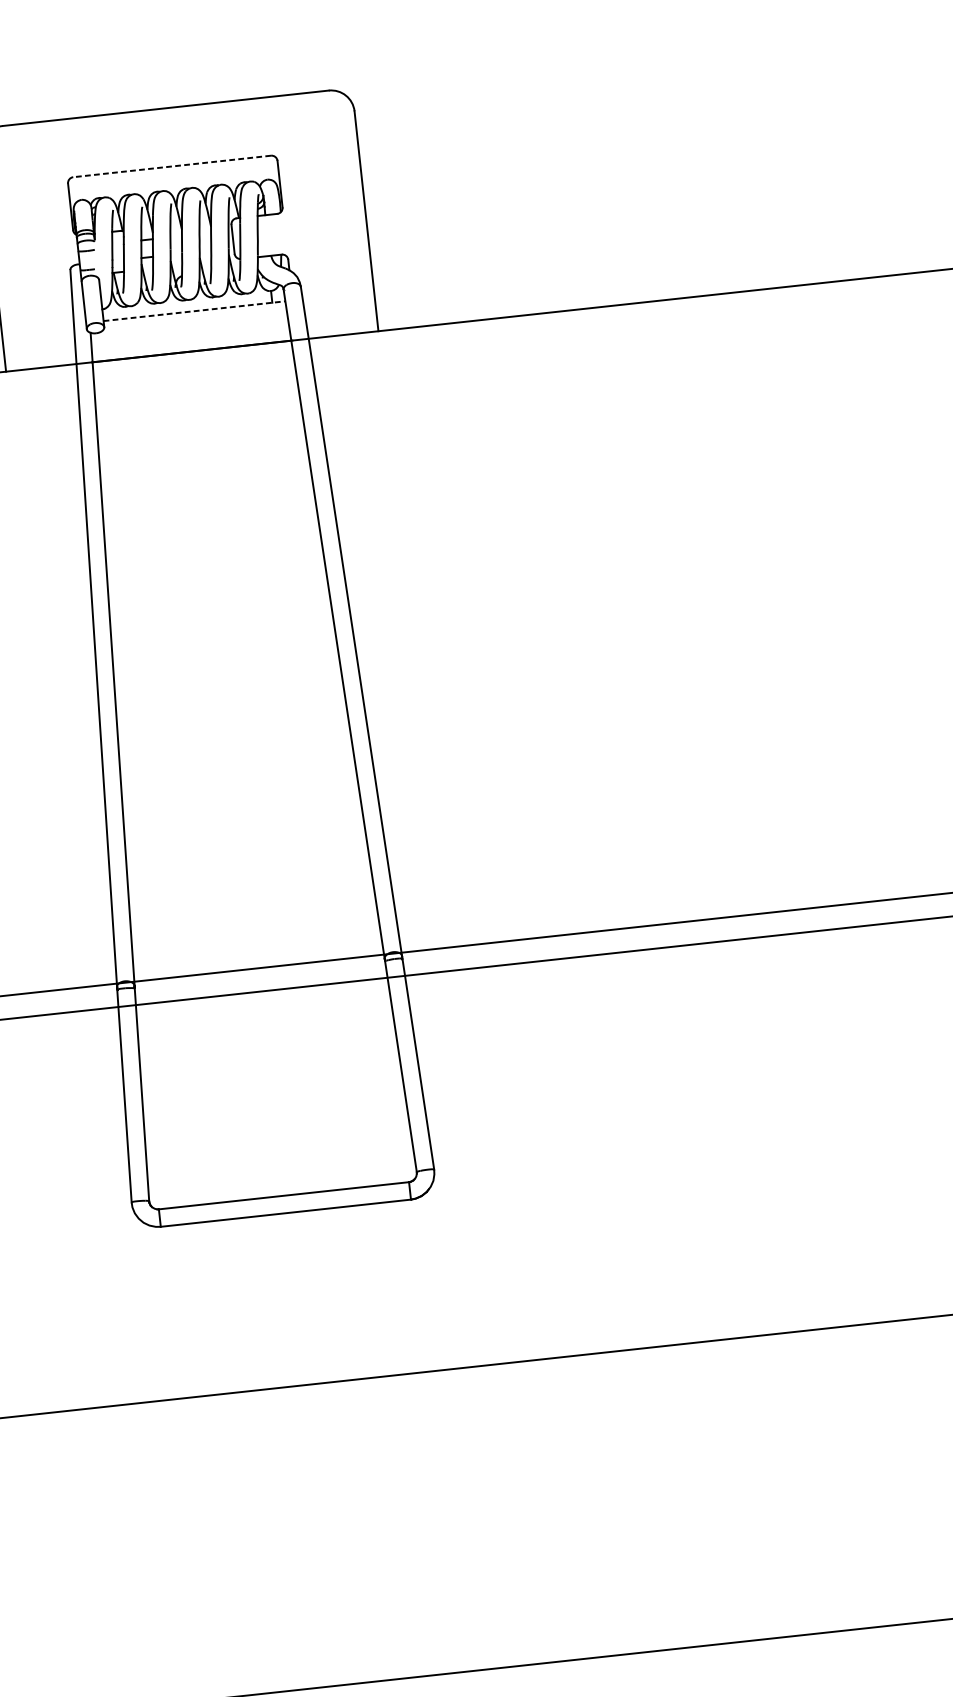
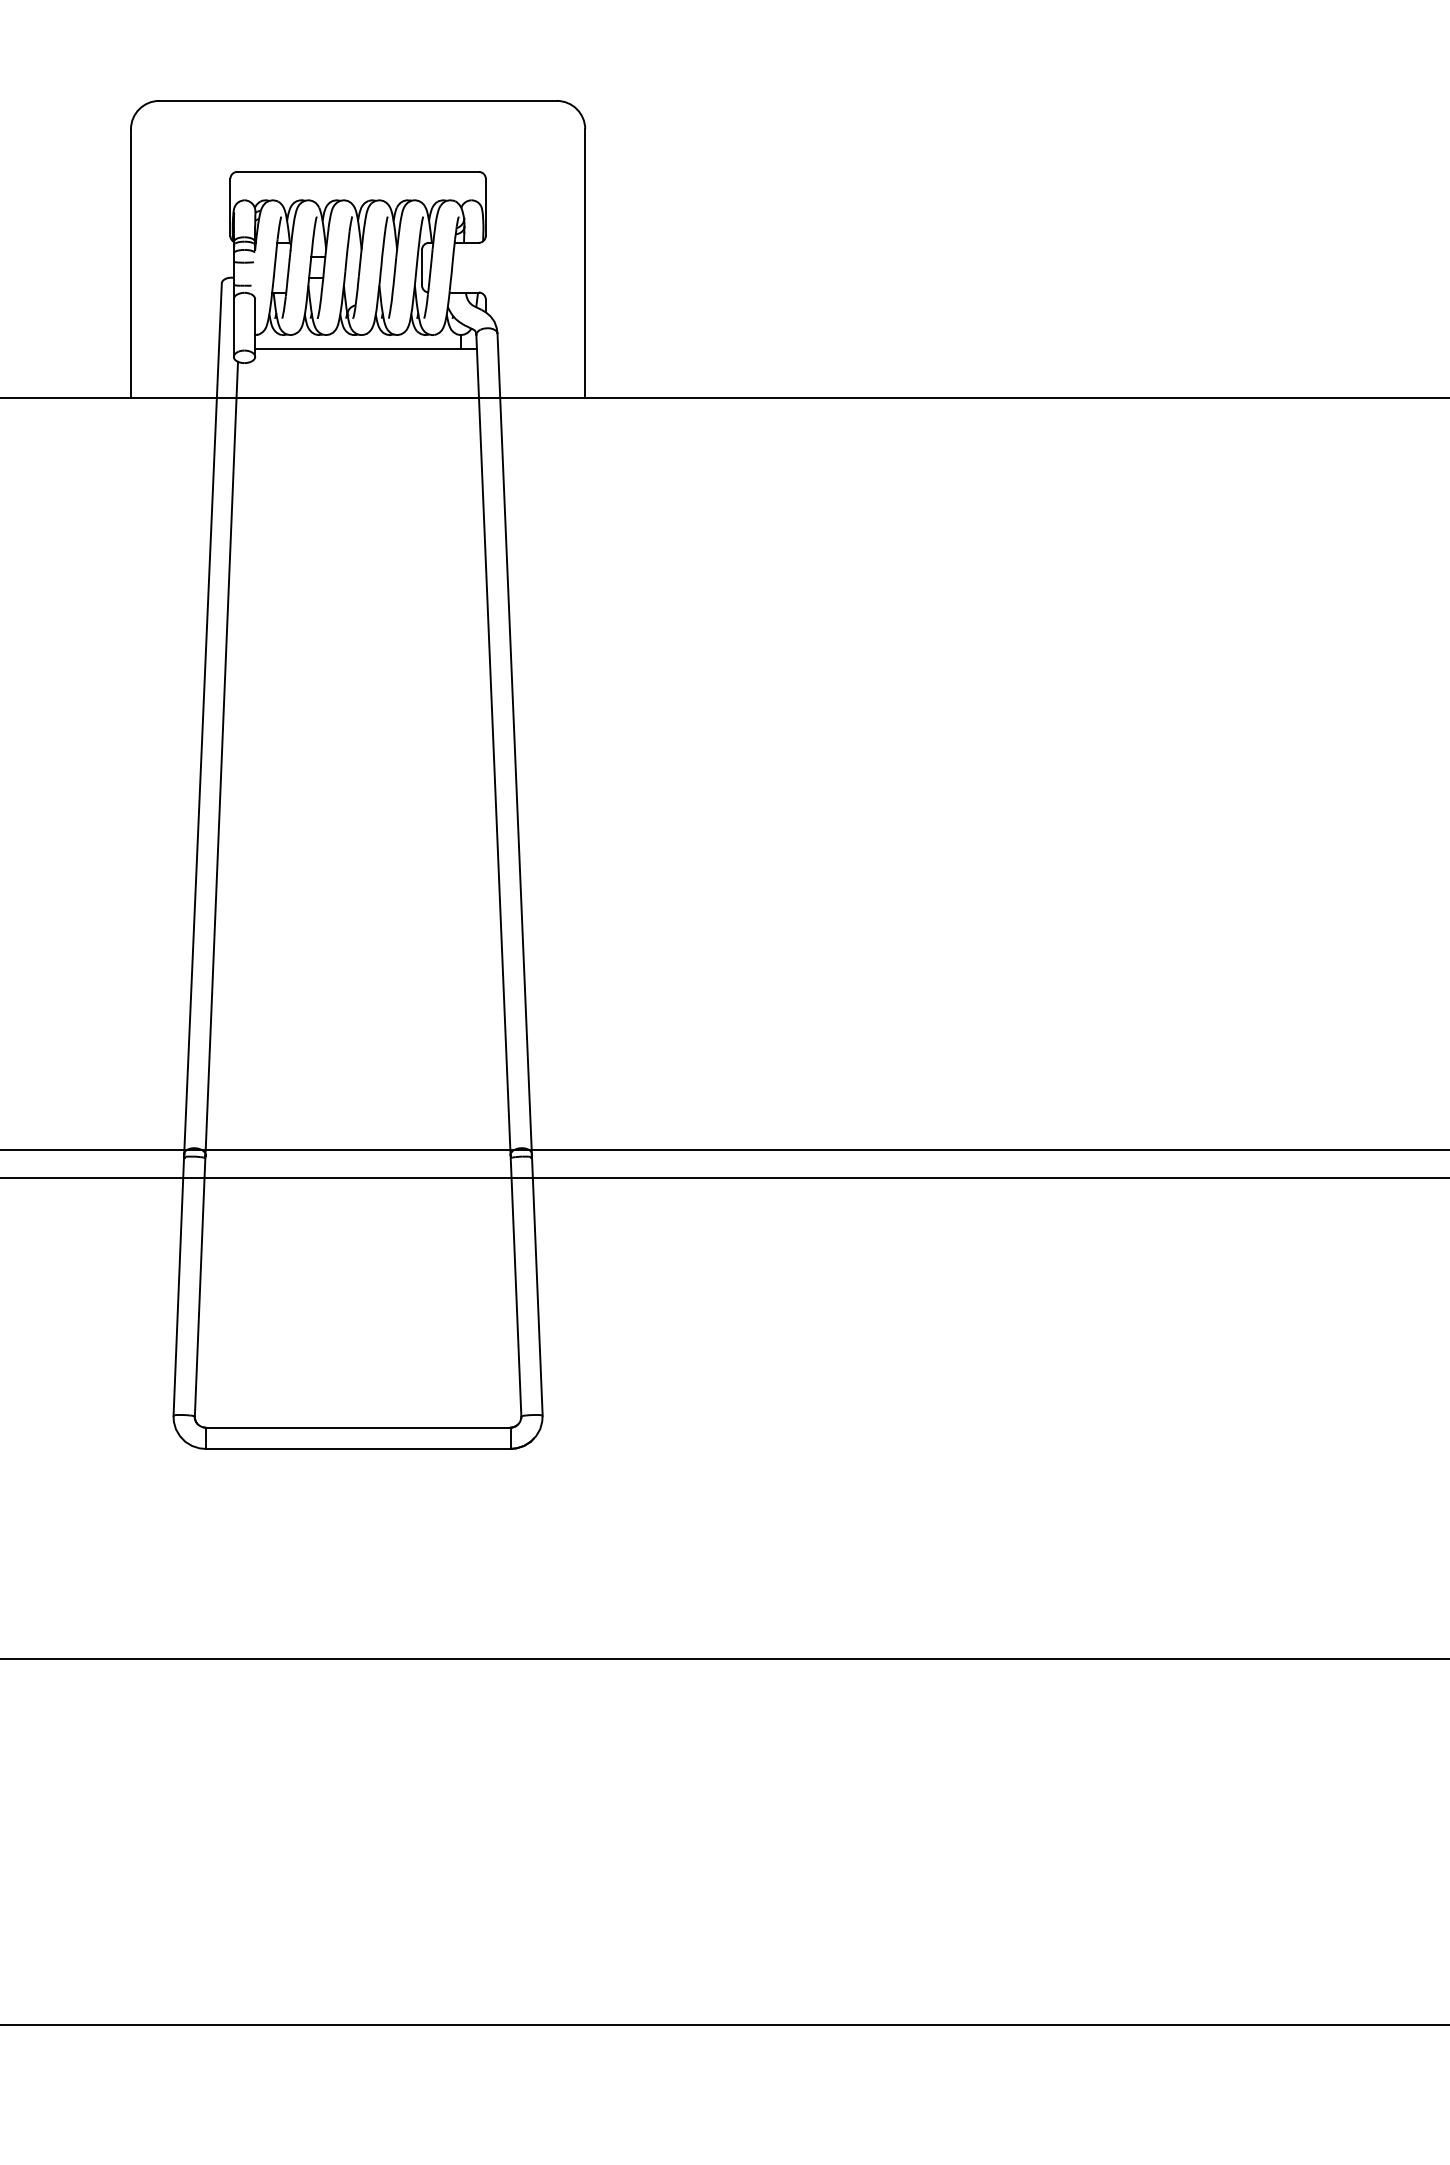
line: (172, 166) -> (358, 171), dashed -> solid
line: (194, 311) -> (366, 349), dashed -> solid

